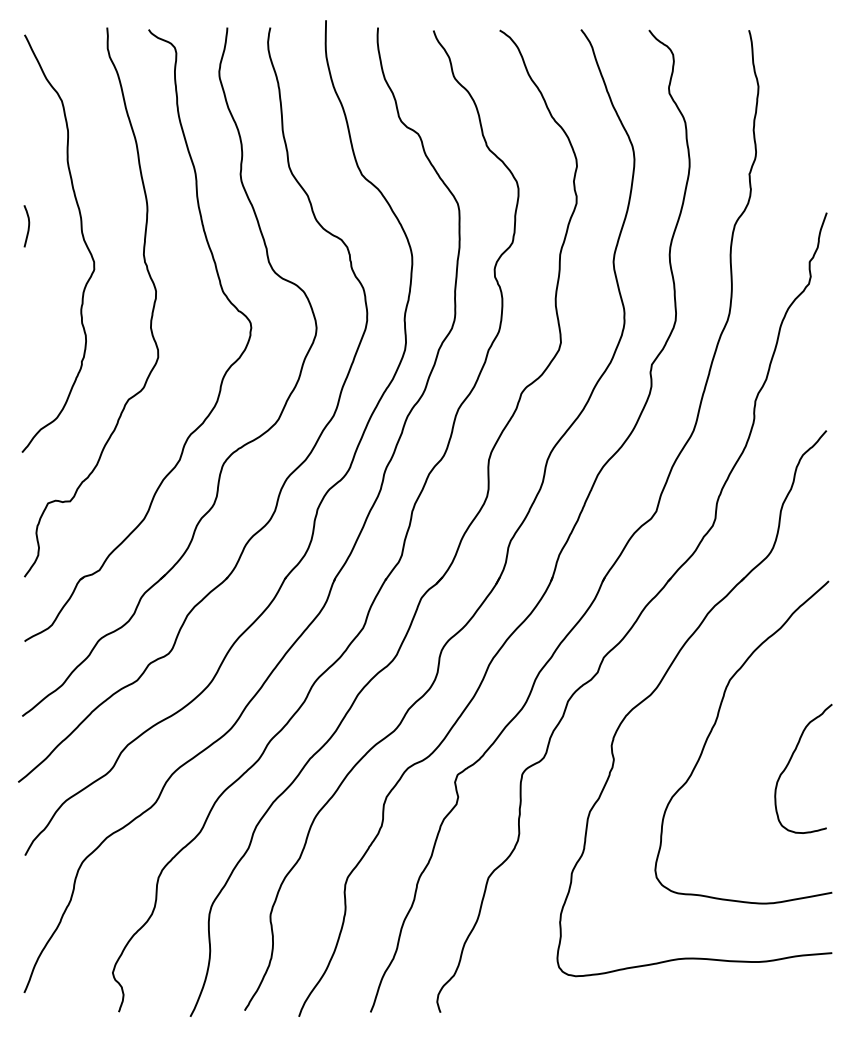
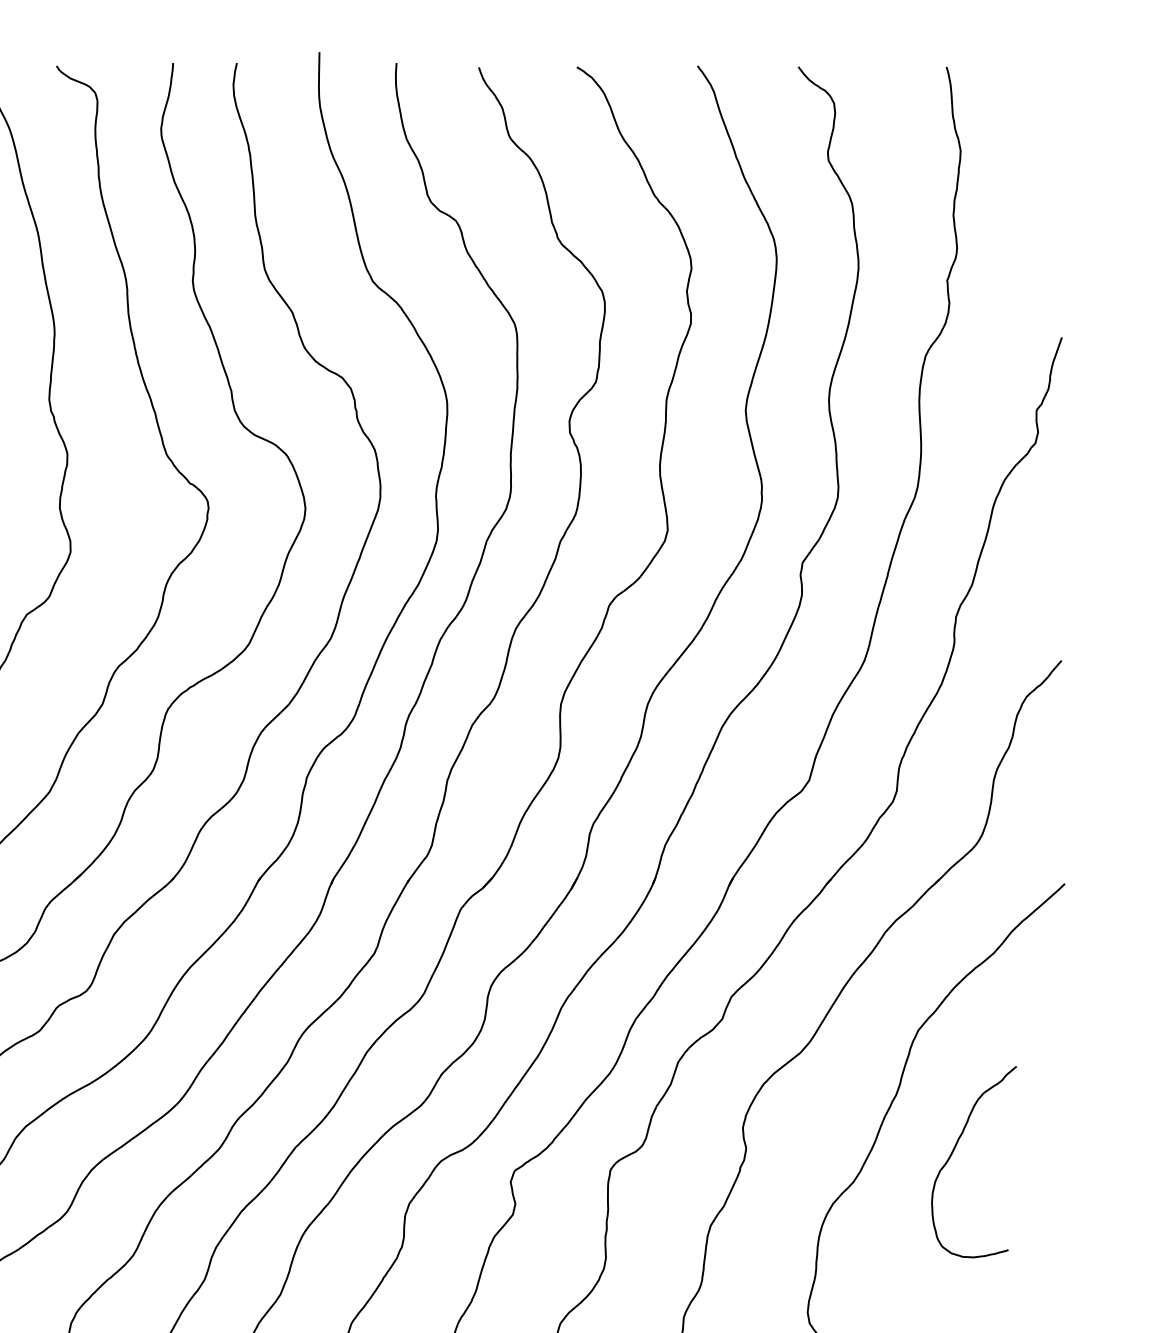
curve: (790, 761) -> (954, 1151), moved

